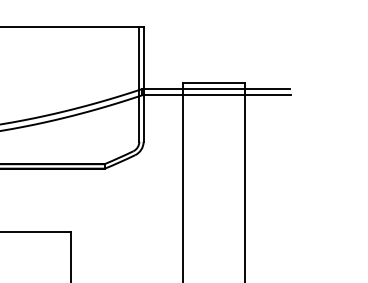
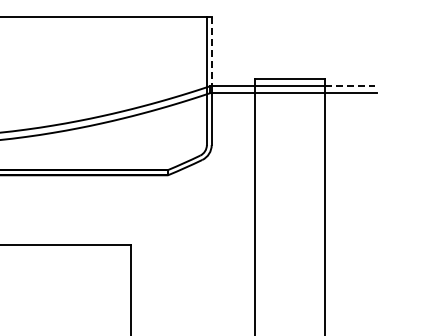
line: (143, 57) -> (211, 51), solid -> dashed
line: (268, 89) -> (350, 86), solid -> dashed

